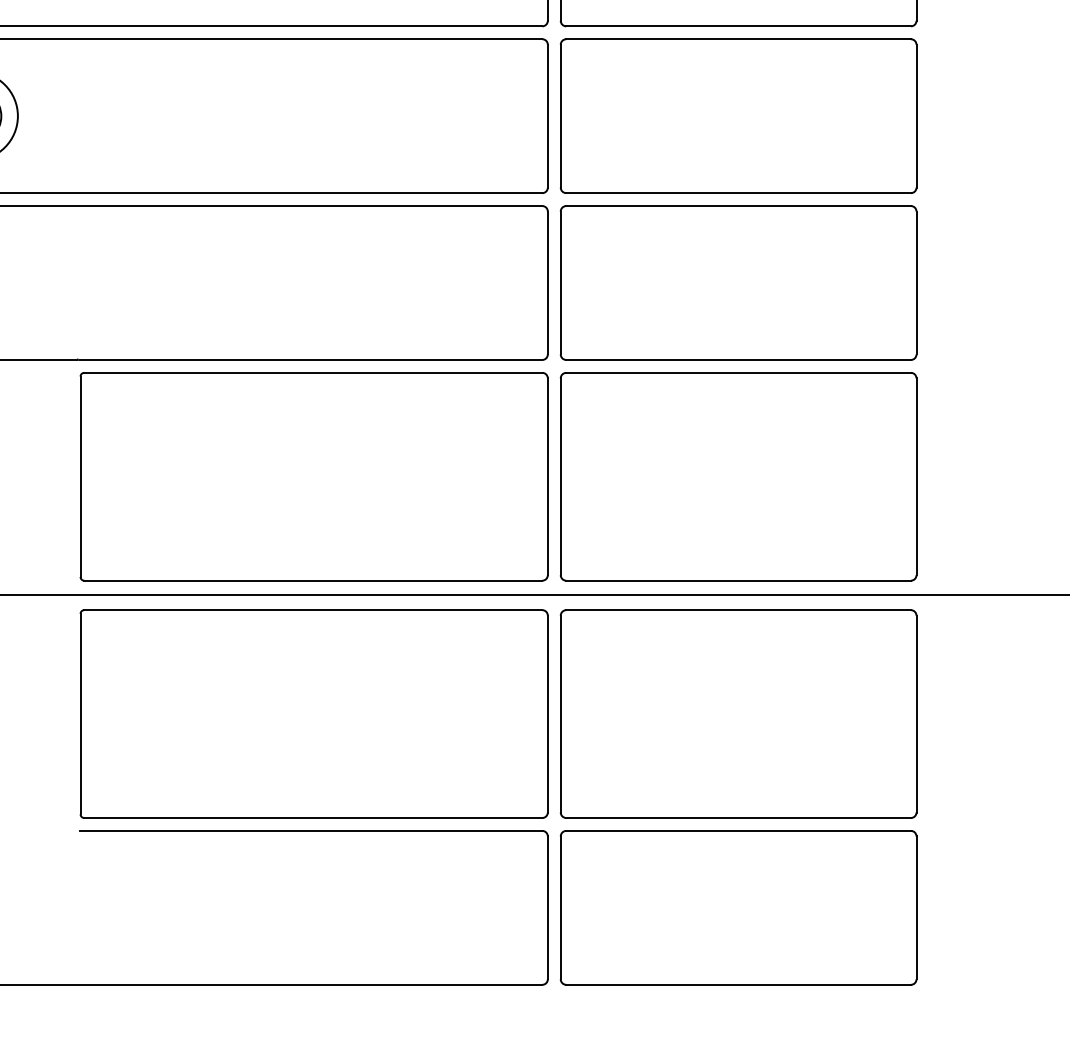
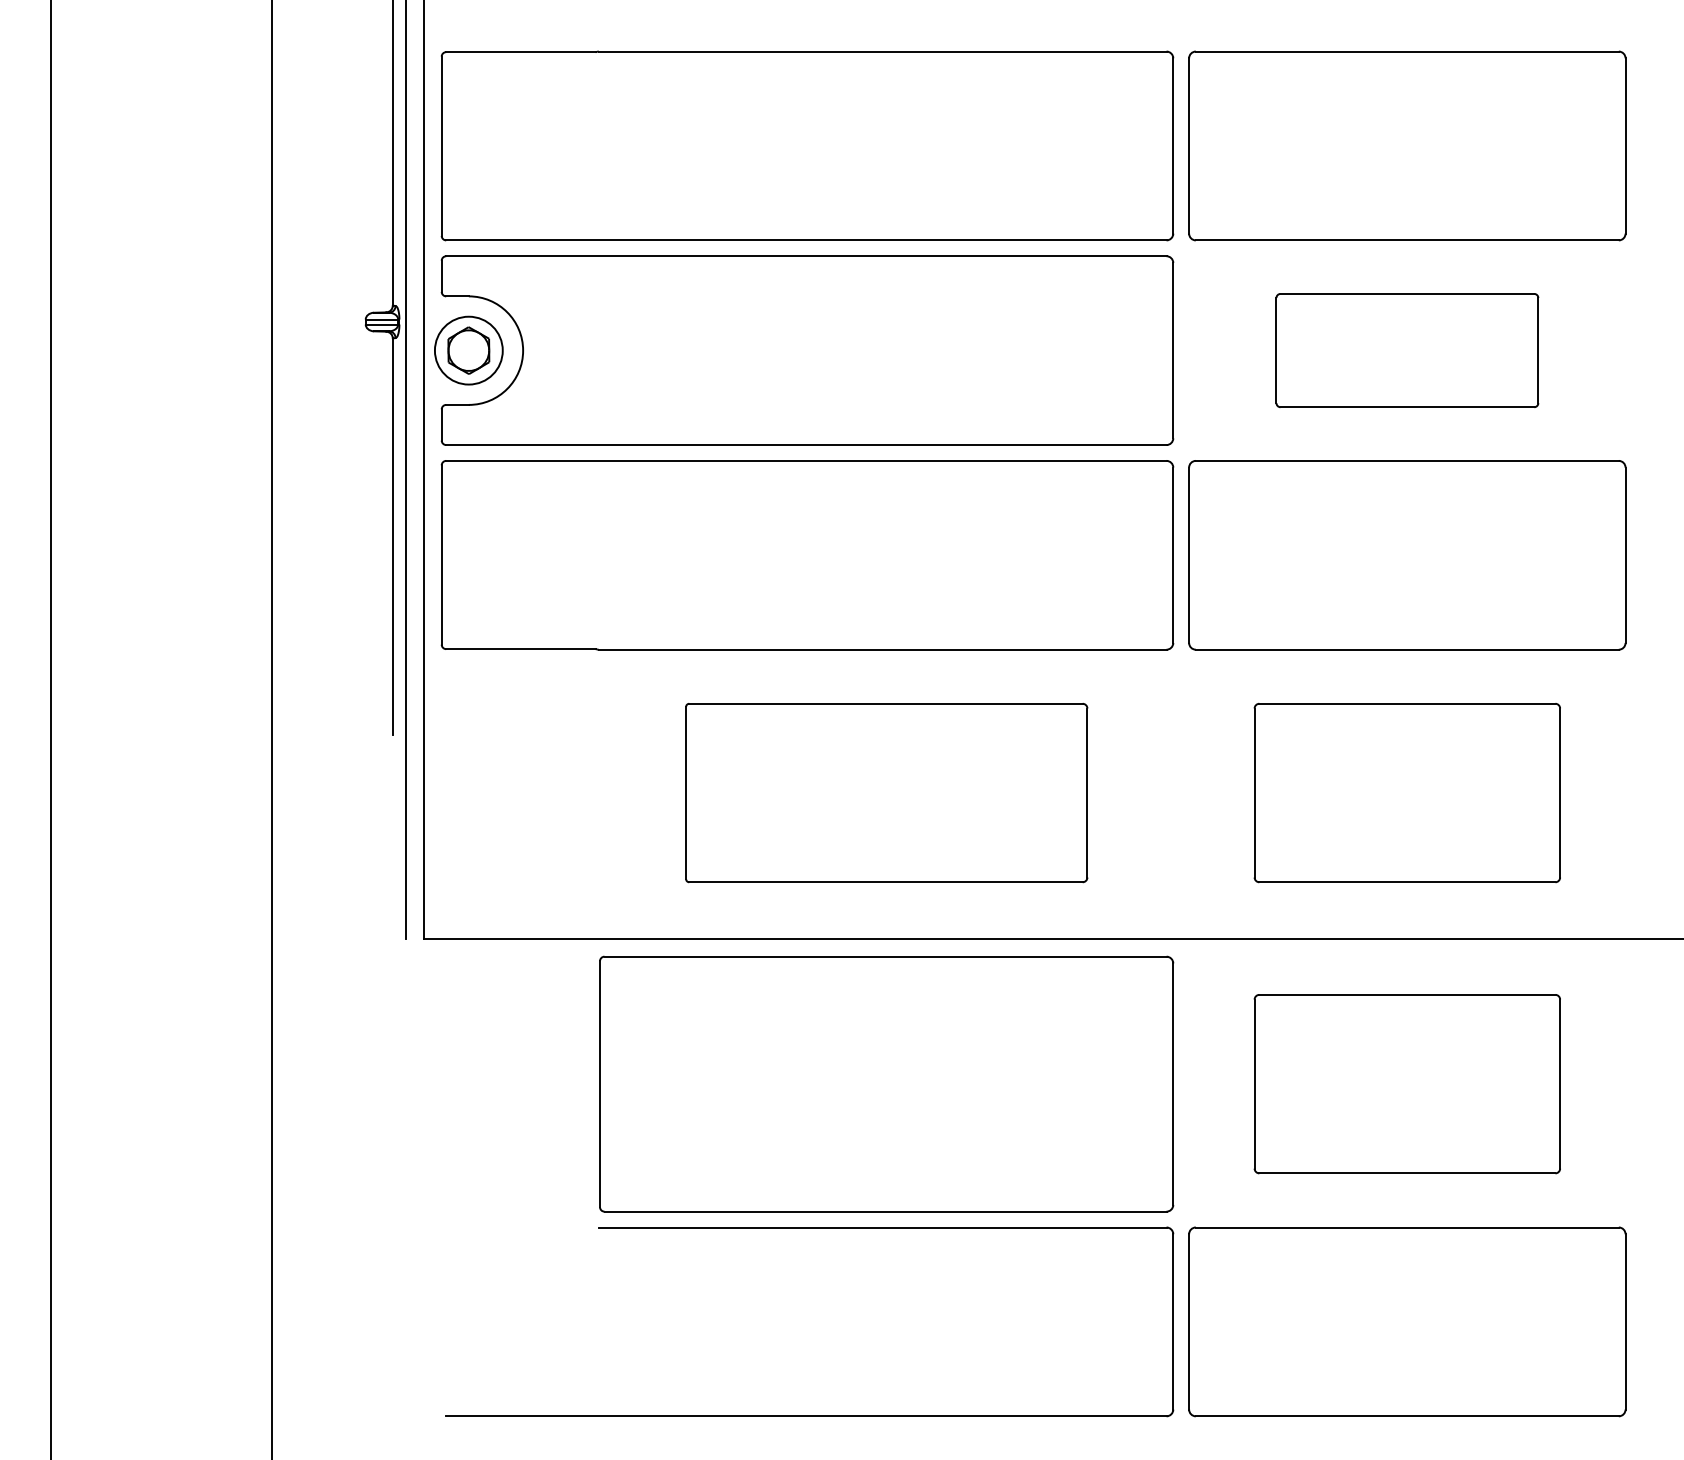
part: (738, 116) -> (1407, 350), size x0.6
part: (314, 476) -> (886, 792), size x0.7
part: (738, 476) -> (1407, 792), size x0.7
part: (738, 713) -> (1407, 1083), size x0.7

